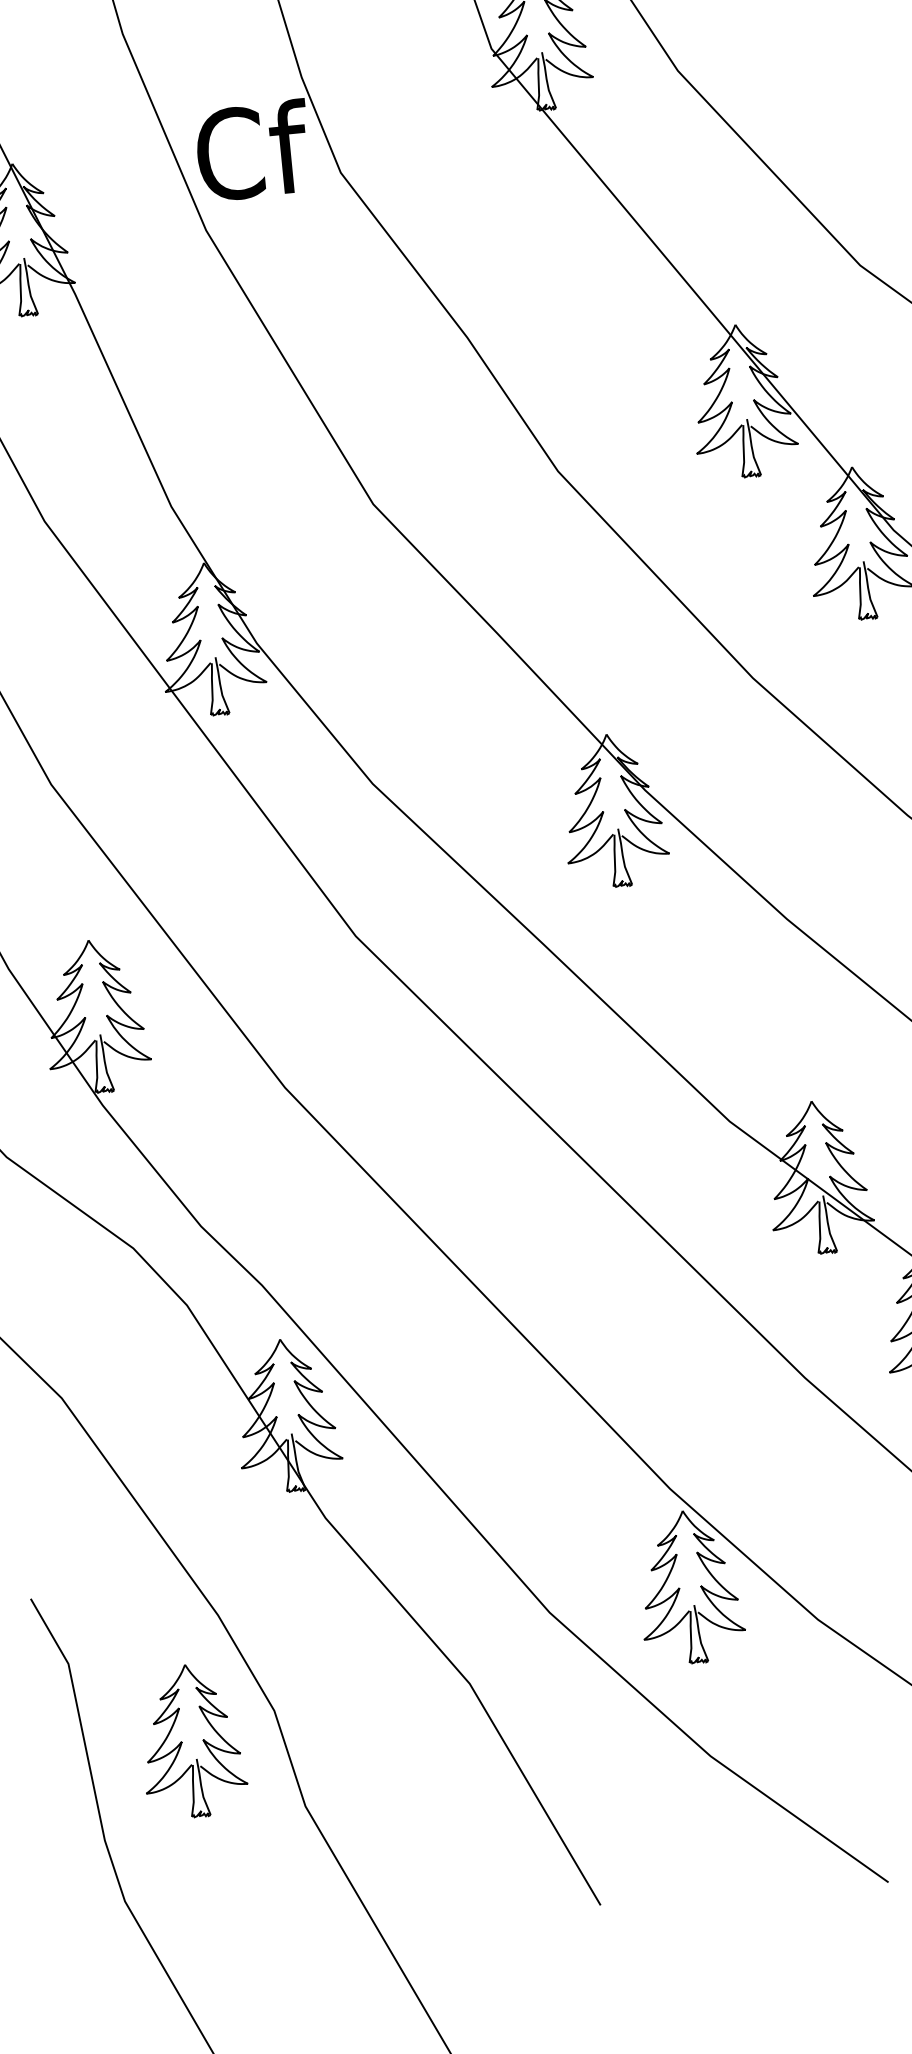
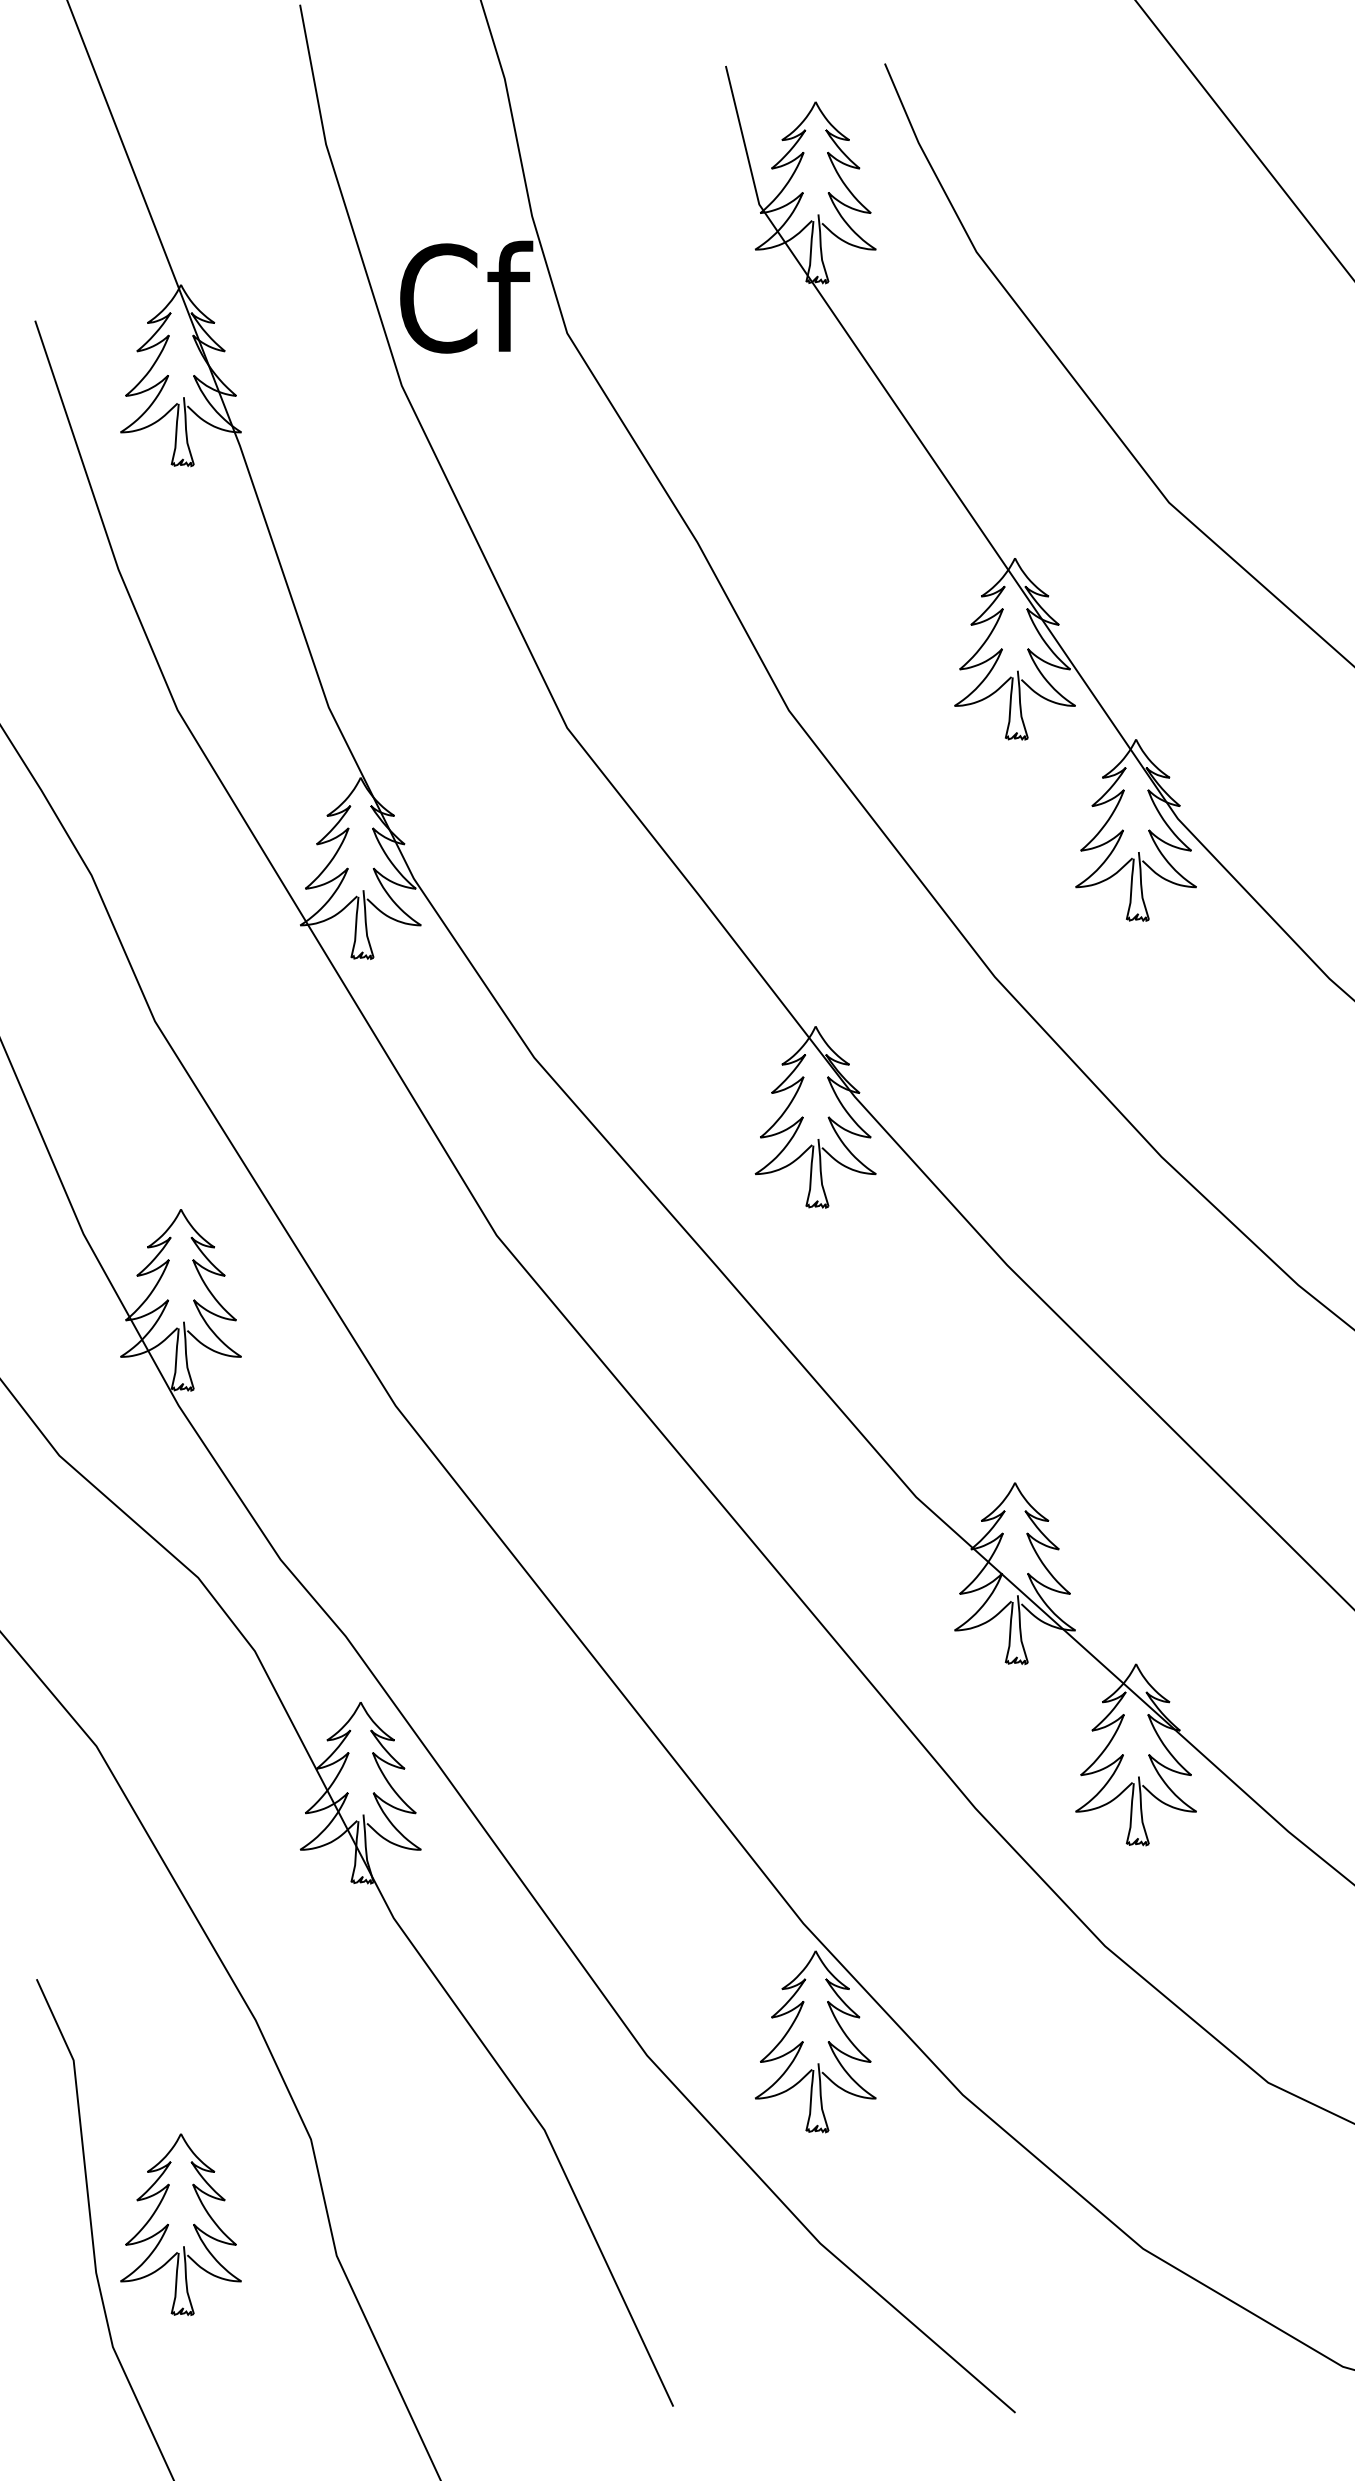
part: (181, 1741) -> (168, 2224), moved

